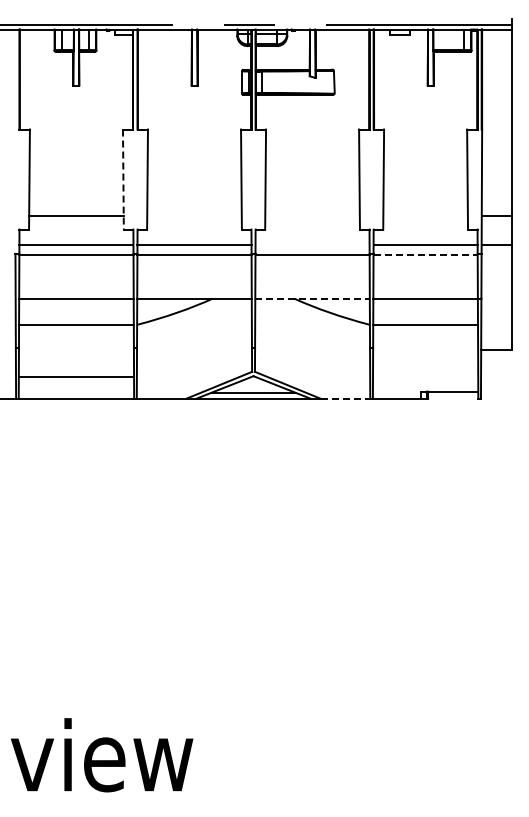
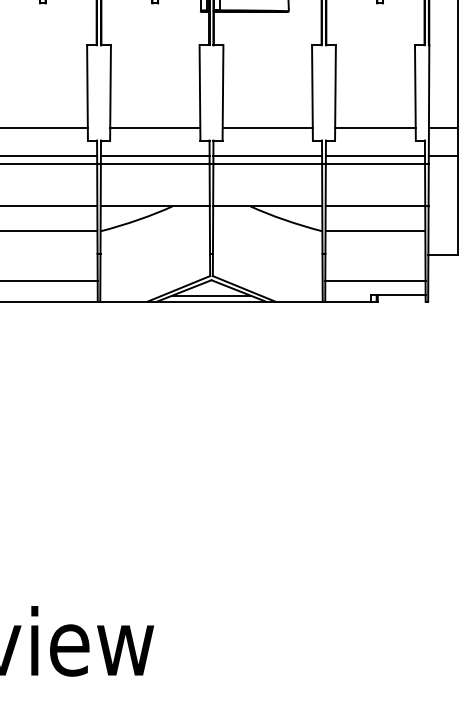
line: (123, 180) -> (87, 93), dashed -> solid
line: (194, 215) -> (155, 127), added
line: (312, 215) -> (267, 127), added
line: (425, 215) -> (375, 127), added
line: (312, 245) -> (267, 155), added
line: (426, 254) -> (376, 164), dashed -> solid
line: (313, 298) -> (268, 206), dashed -> solid
line: (425, 376) -> (375, 280), added
line: (345, 398) -> (299, 301), dashed -> solid

